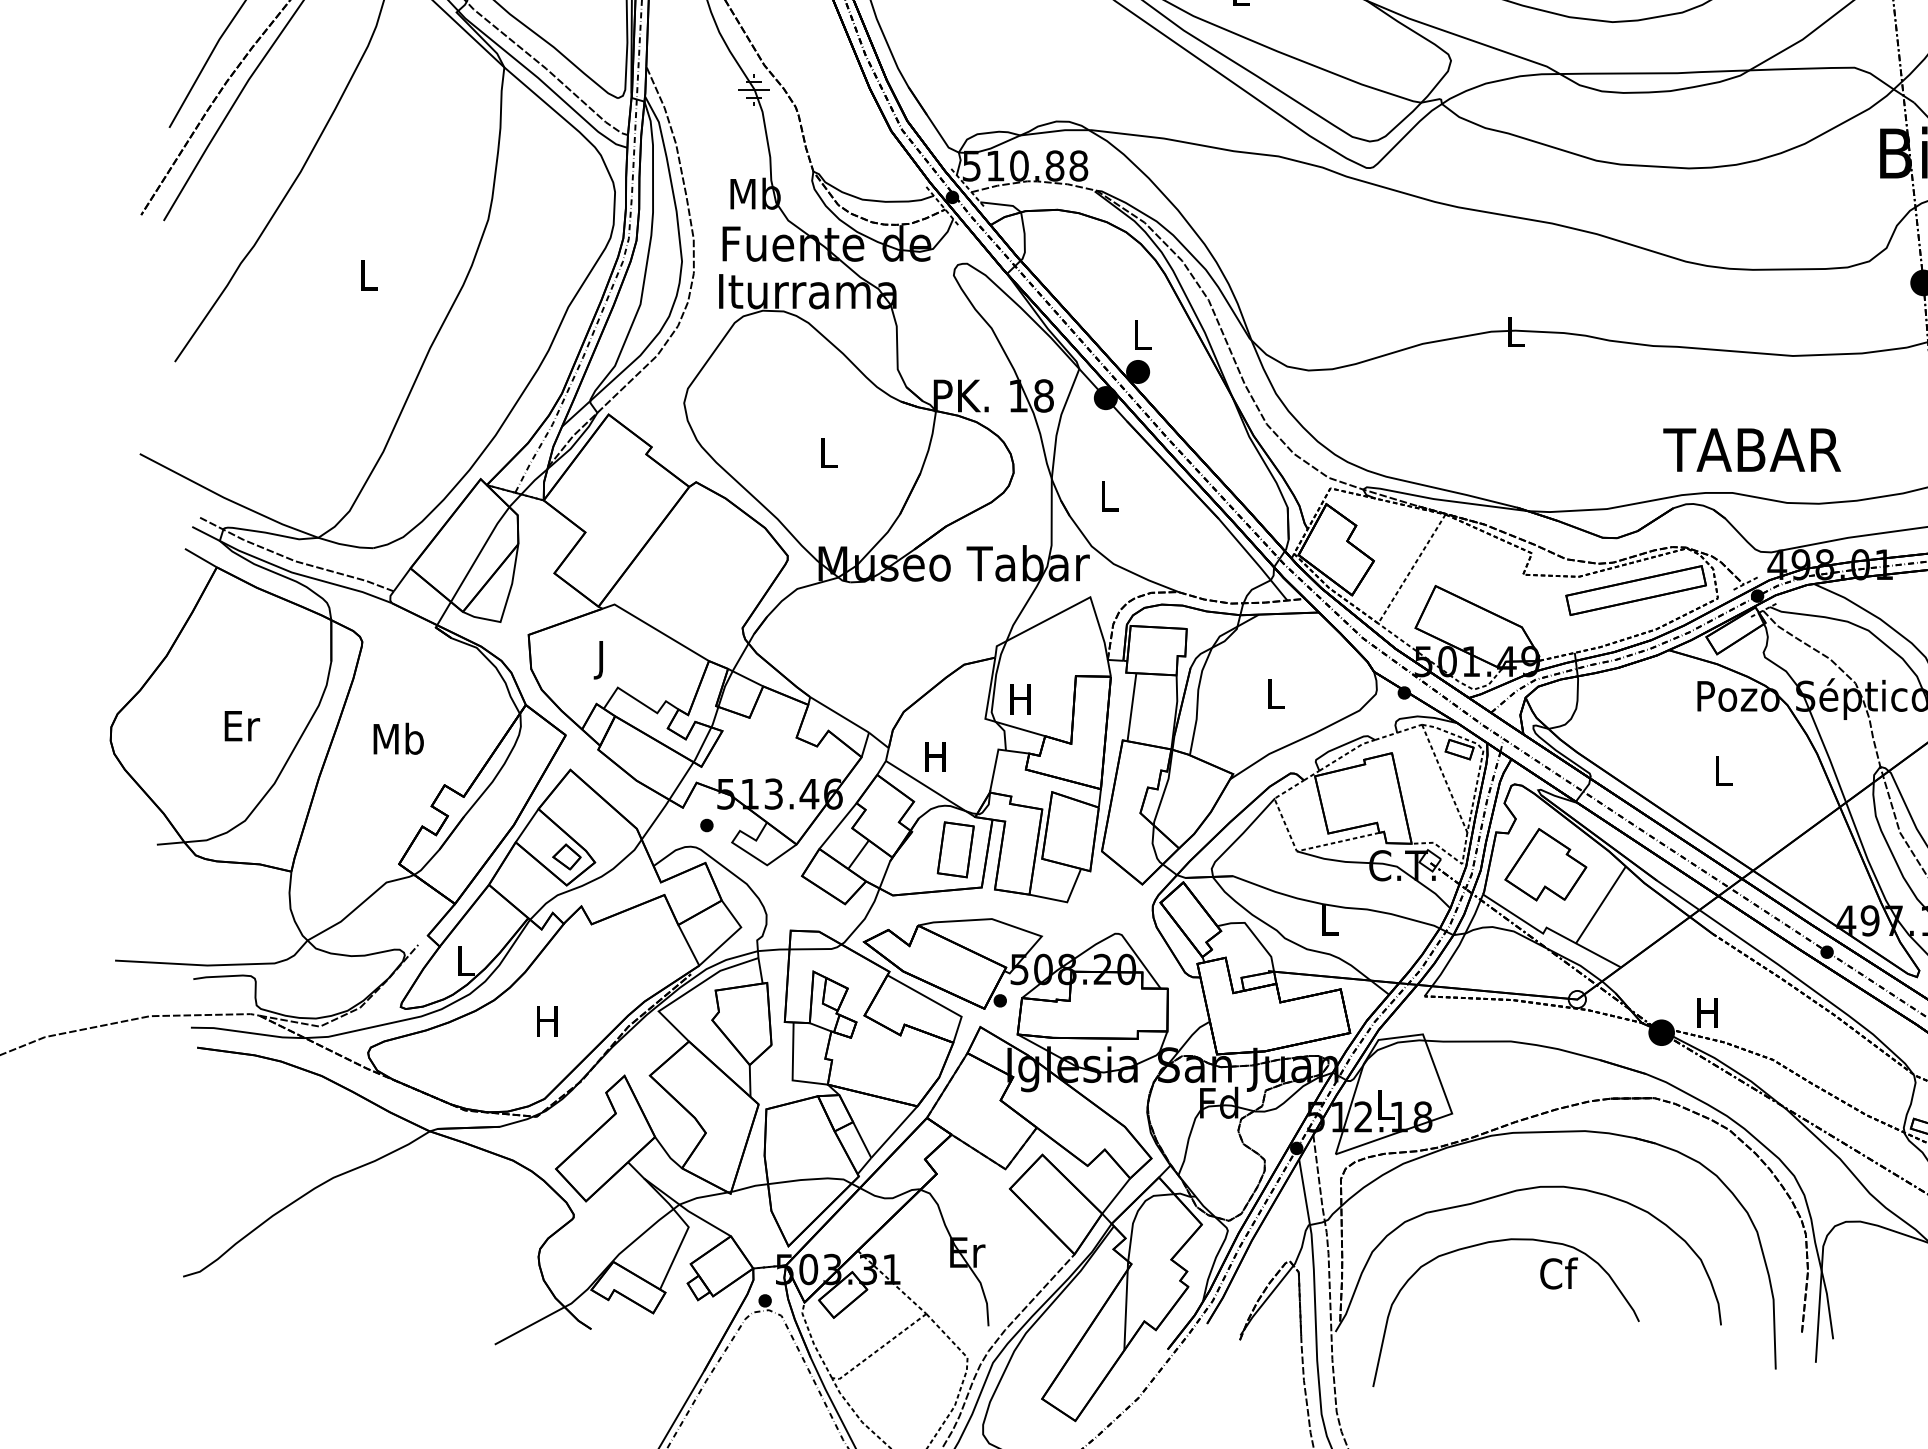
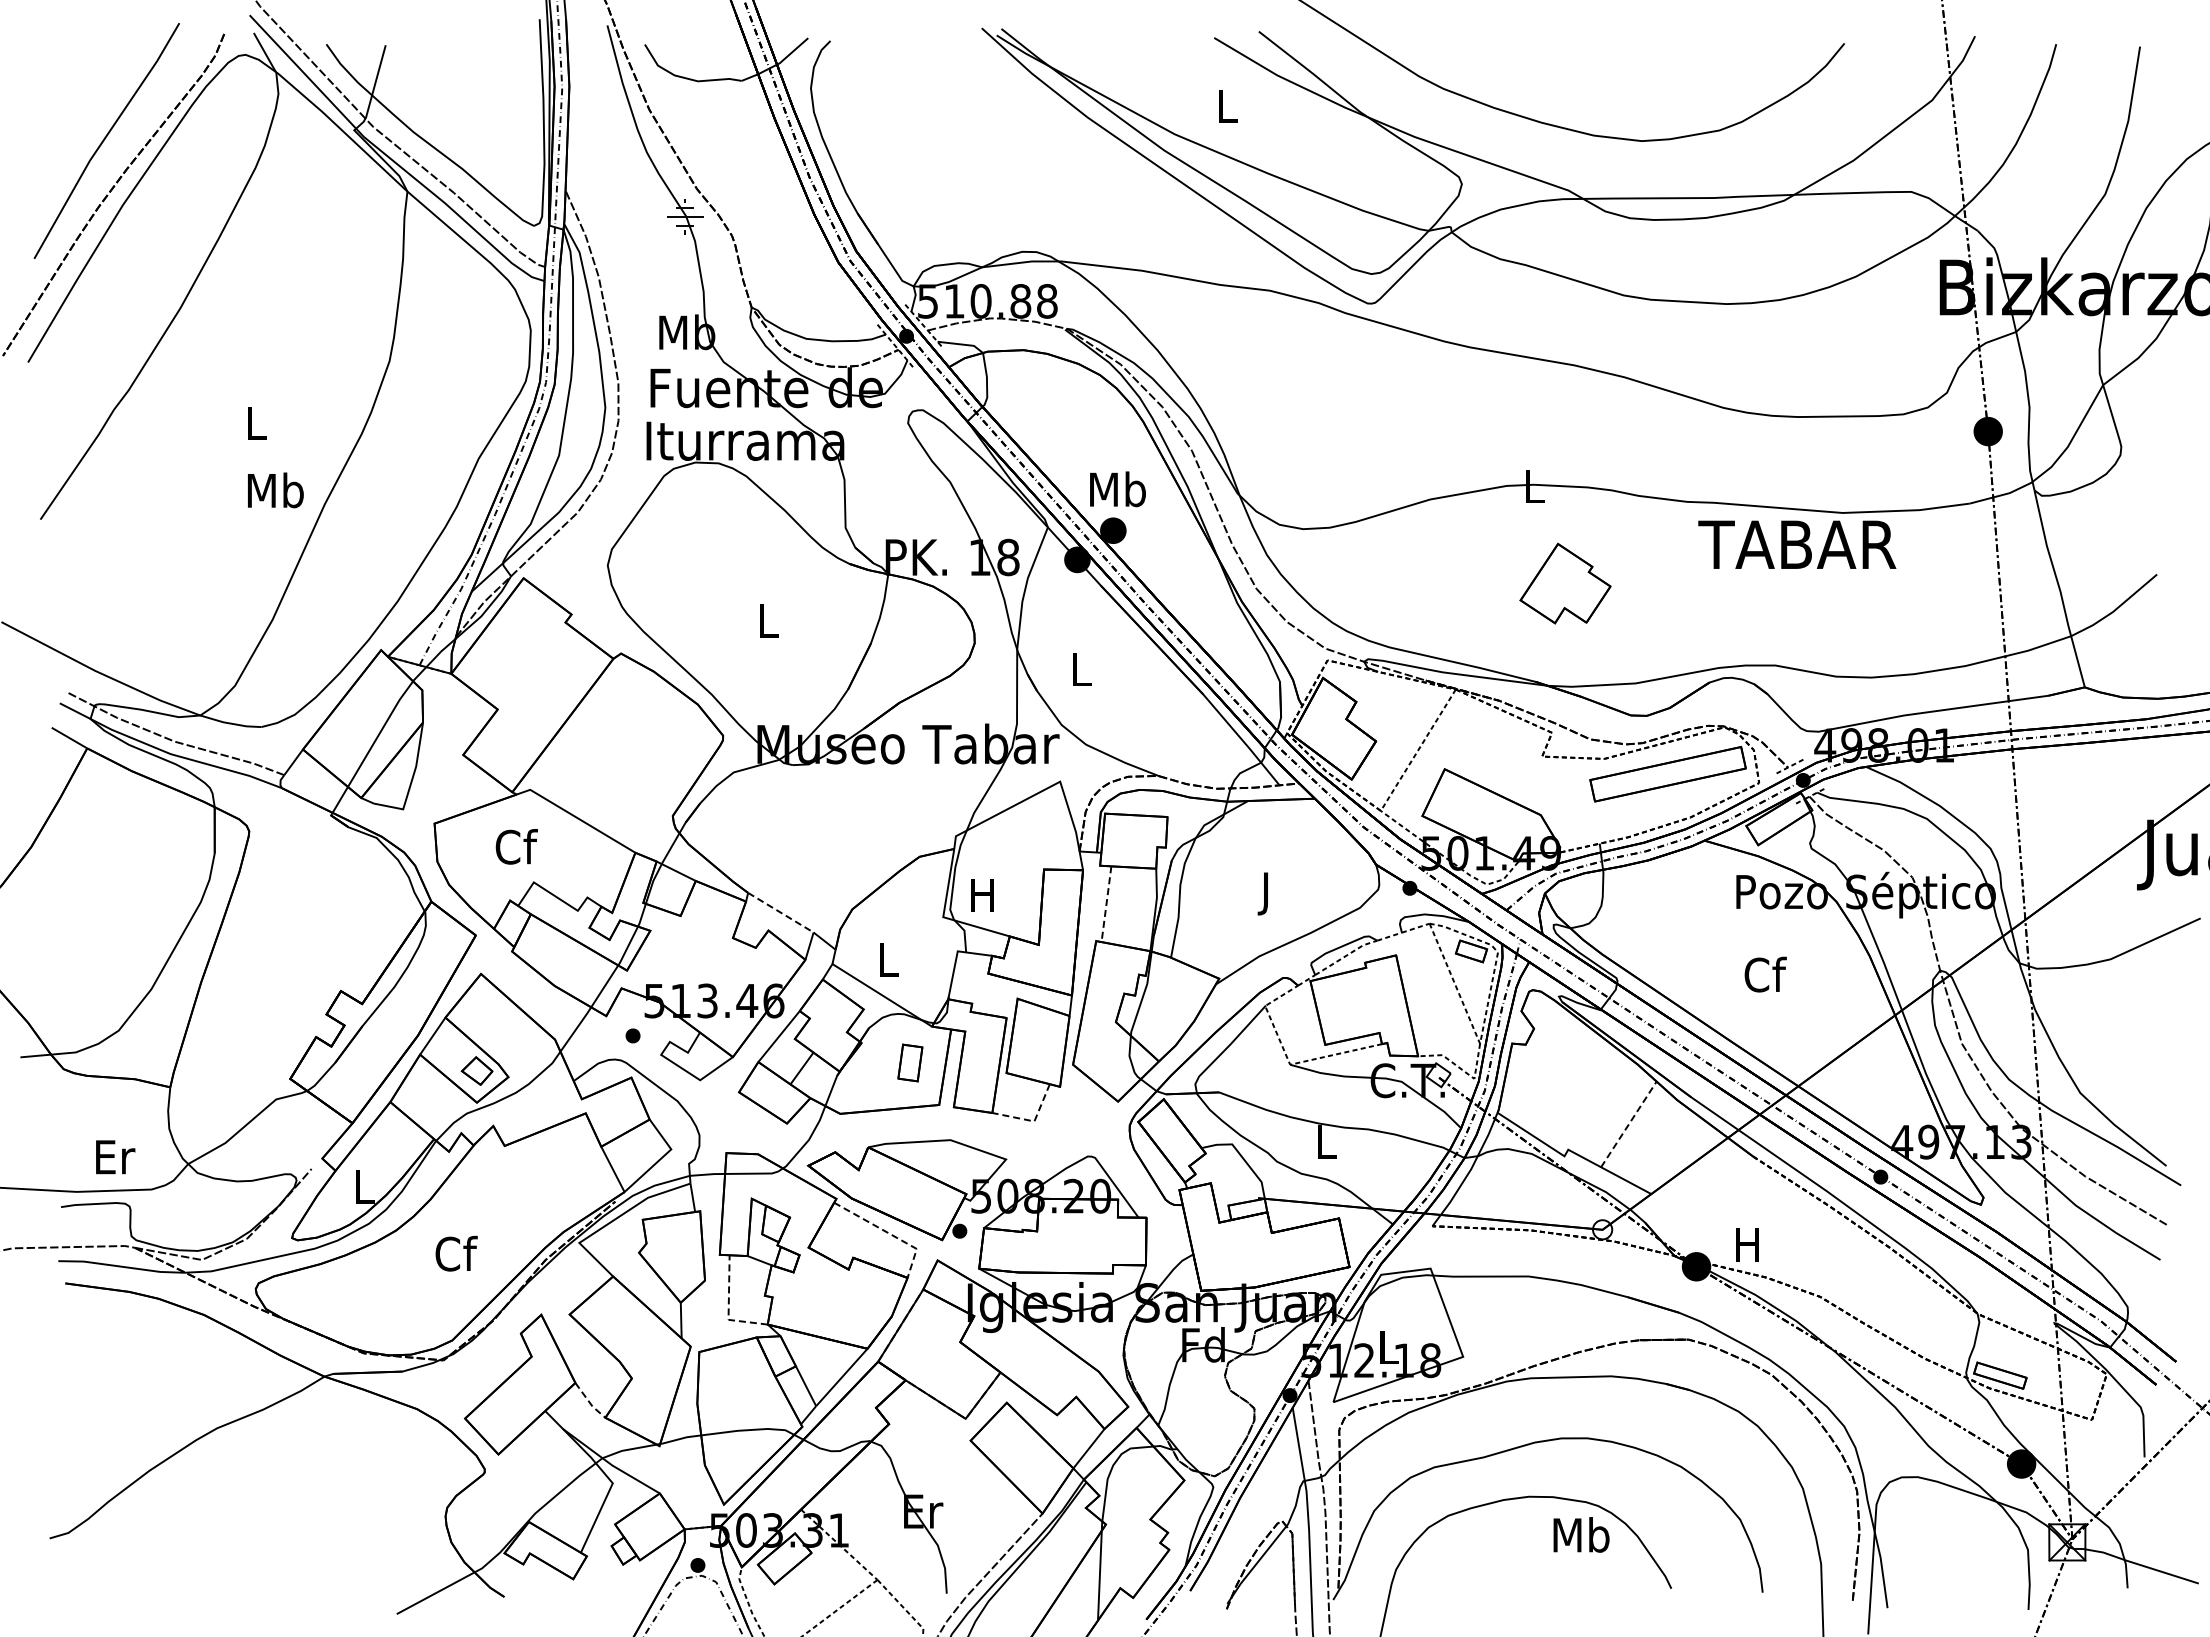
text: (1141, 334) -> (1117, 489), L -> Mb
text: (1752, 449) -> (1797, 544), moved
text: (602, 659) -> (516, 851), J -> Cf
text: (1275, 697) -> (1266, 893), L -> J
line: (1131, 707) -> (1106, 904), solid -> dashed
line: (840, 714) -> (781, 912), solid -> dashed
text: (242, 726) -> (115, 1157), moved
text: (398, 738) -> (275, 490), moved
text: (935, 756) -> (887, 959), H -> L
text: (1723, 770) -> (1765, 974), L -> Cf
part: (955, 849) -> (910, 1062), size x0.6
part: (1545, 864) -> (1565, 583), moved
line: (1066, 902) -> (1033, 1121), solid -> dashed
line: (1601, 905) -> (1629, 1124), solid -> dashed
line: (937, 1002) -> (889, 1233), solid -> dashed
text: (548, 1020) -> (456, 1253), H -> Cf
line: (792, 1069) -> (728, 1307), solid -> dashed
line: (667, 1154) -> (589, 1402), solid -> dashed
text: (1558, 1273) -> (1581, 1534), Cf -> Mb

